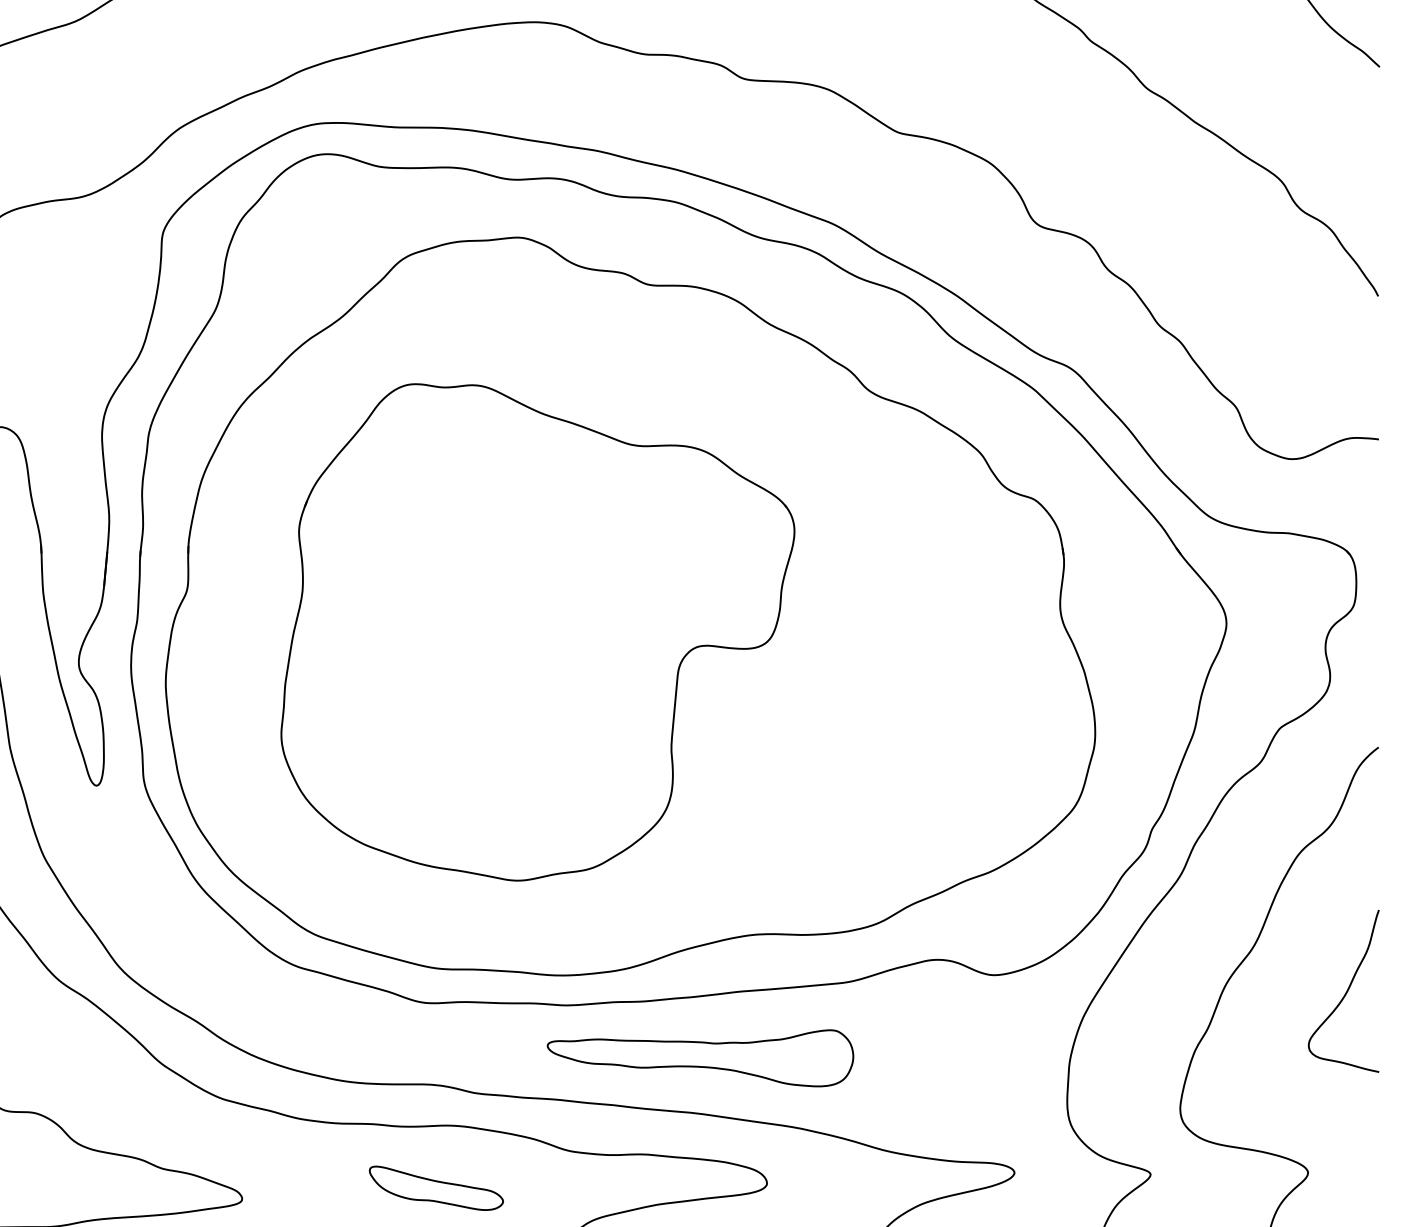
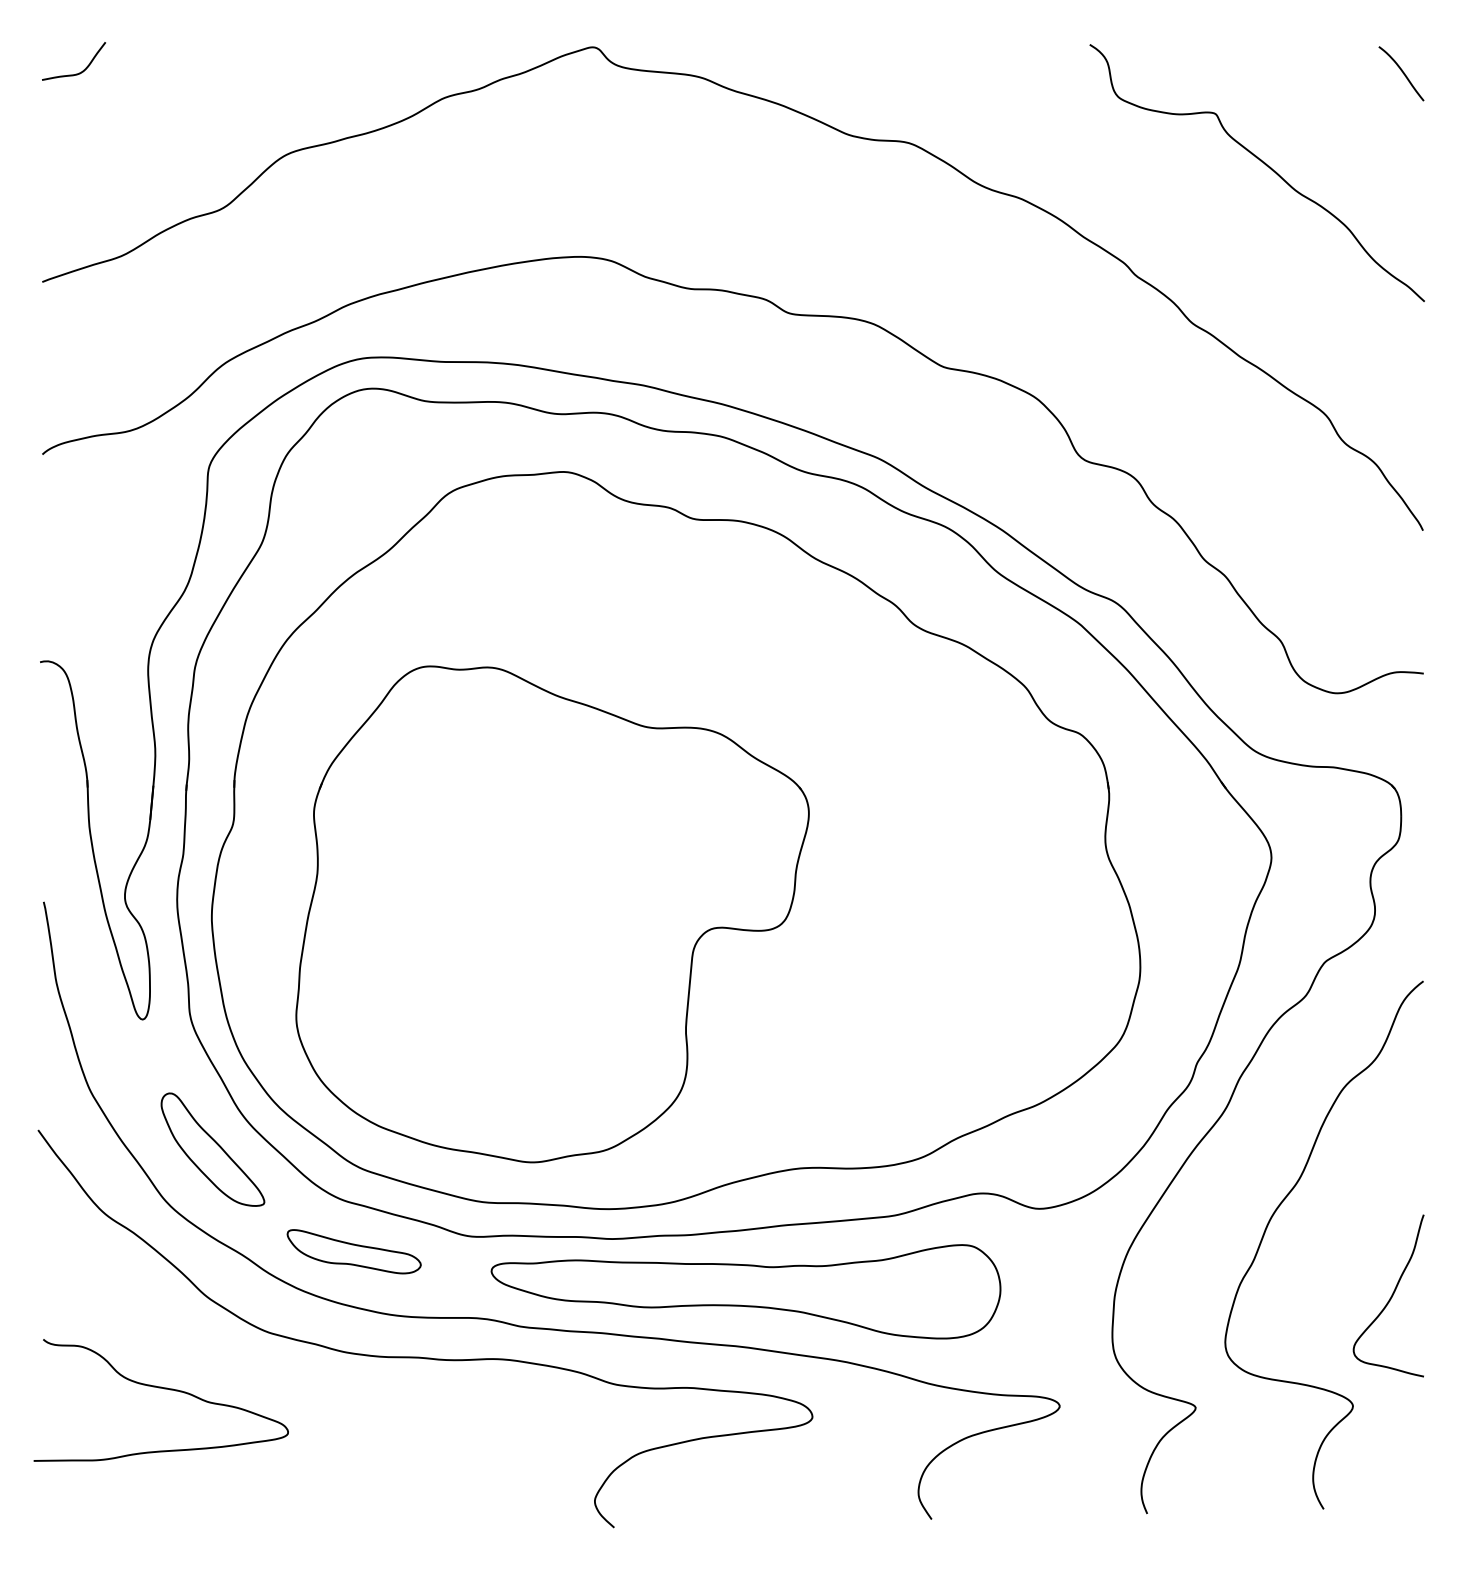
part: (537, 632) -> (552, 914), moved
part: (166, 915) -> (212, 1149), added
curve: (1345, 991) -> (1390, 1296), moved
part: (699, 1057) -> (745, 1291), size x1.67
part: (435, 1188) -> (353, 1251), moved

